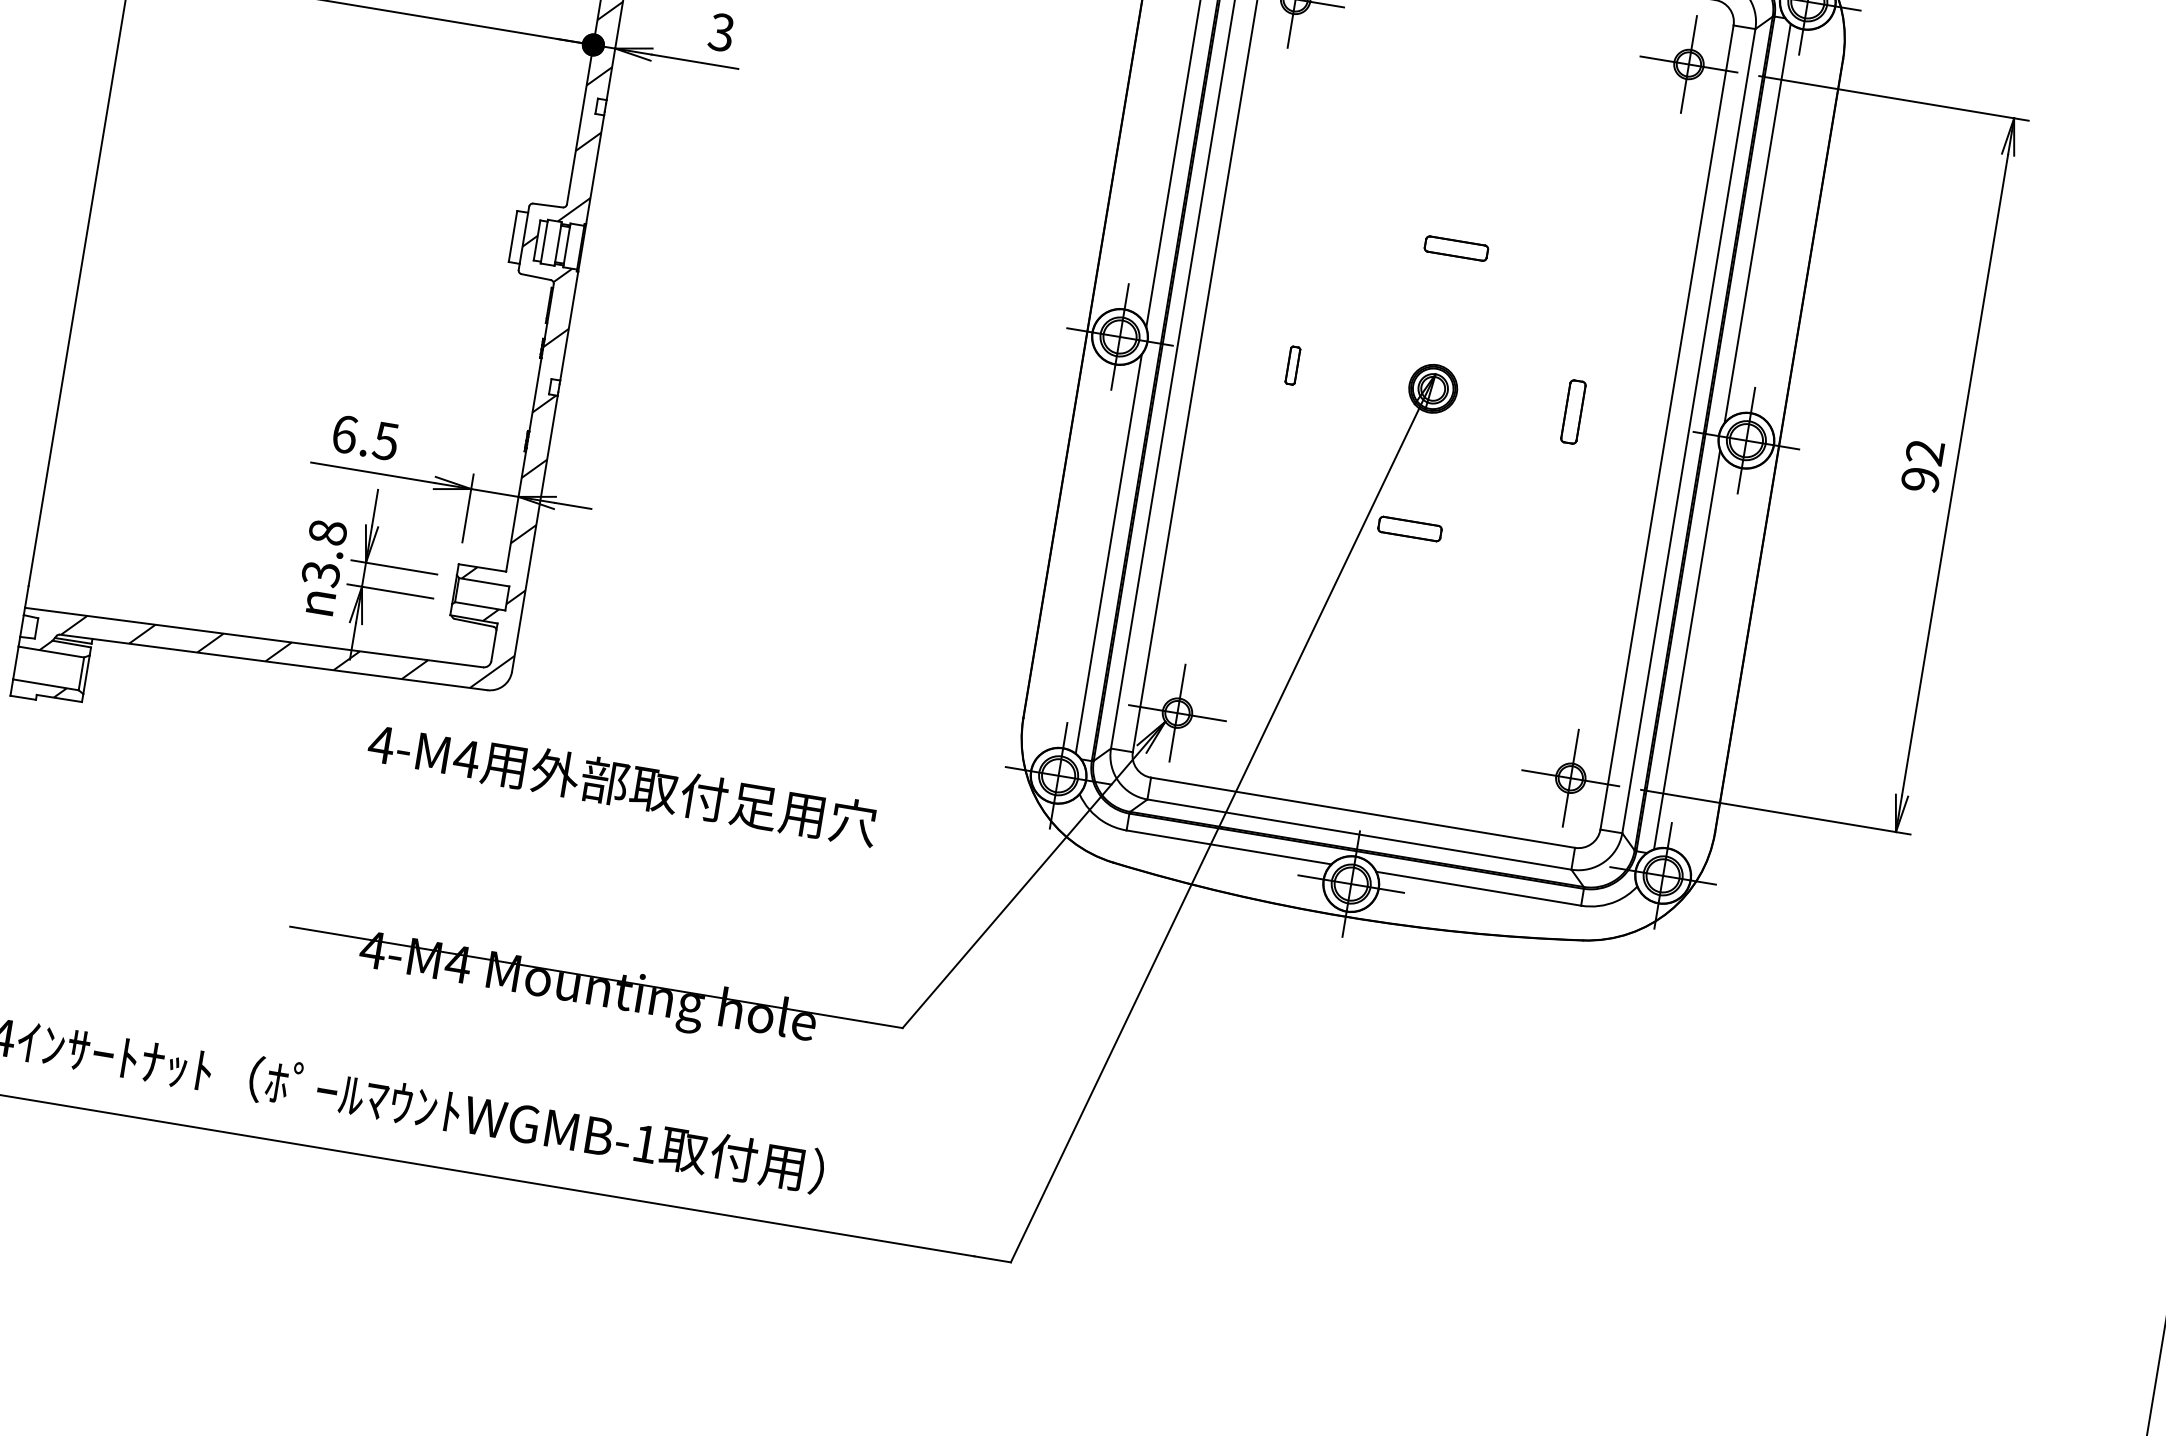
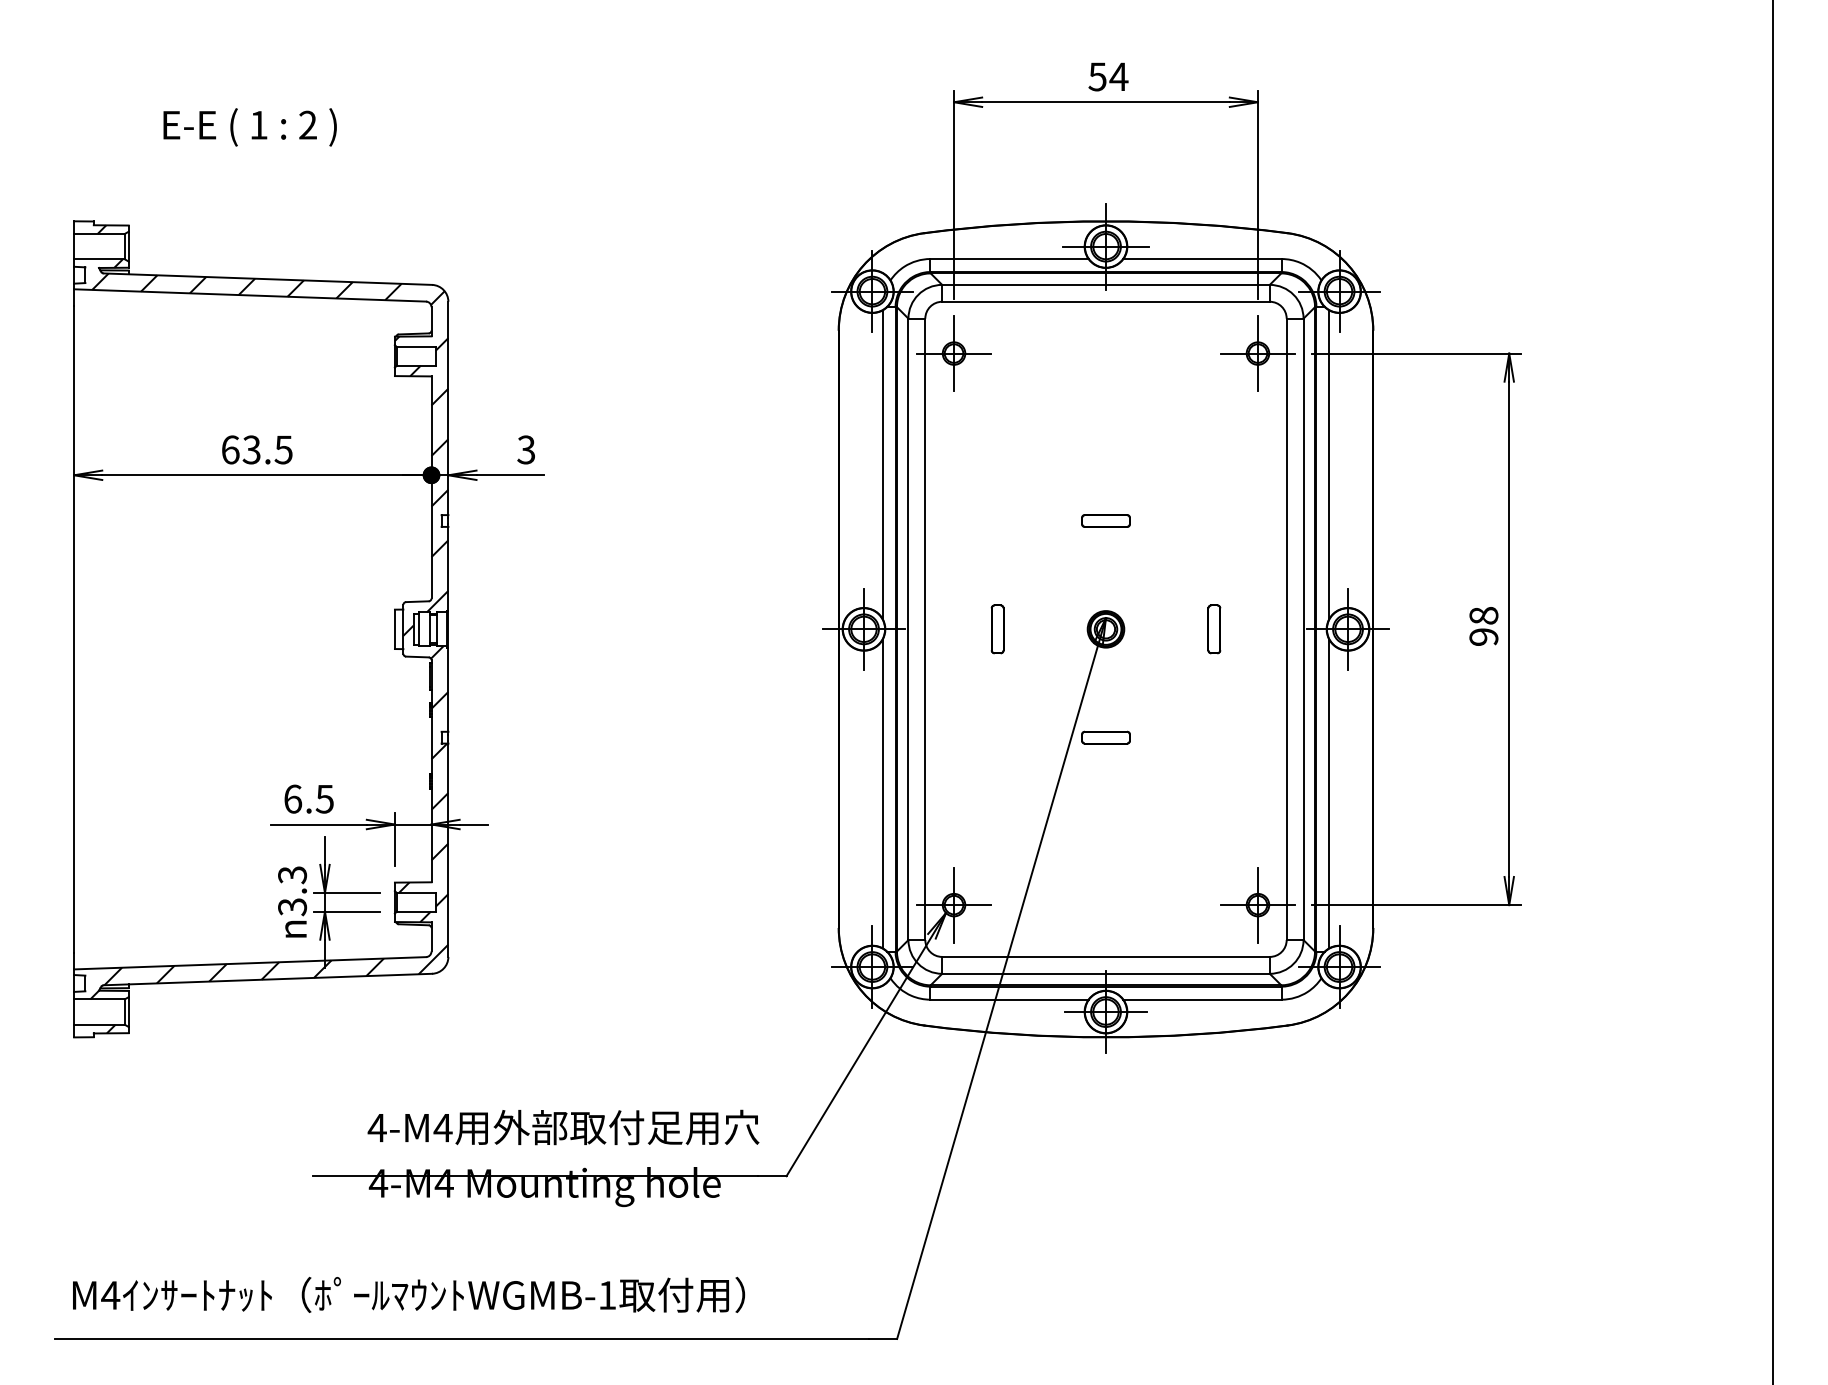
part: (1292, 365) -> (997, 629), size x1.67
text: (1924, 451) -> (1483, 615), 92 -> 98
text: (327, 533) -> (292, 875), 3.8 -> 3.3
text: (622, 783) -> (563, 1127), moved

